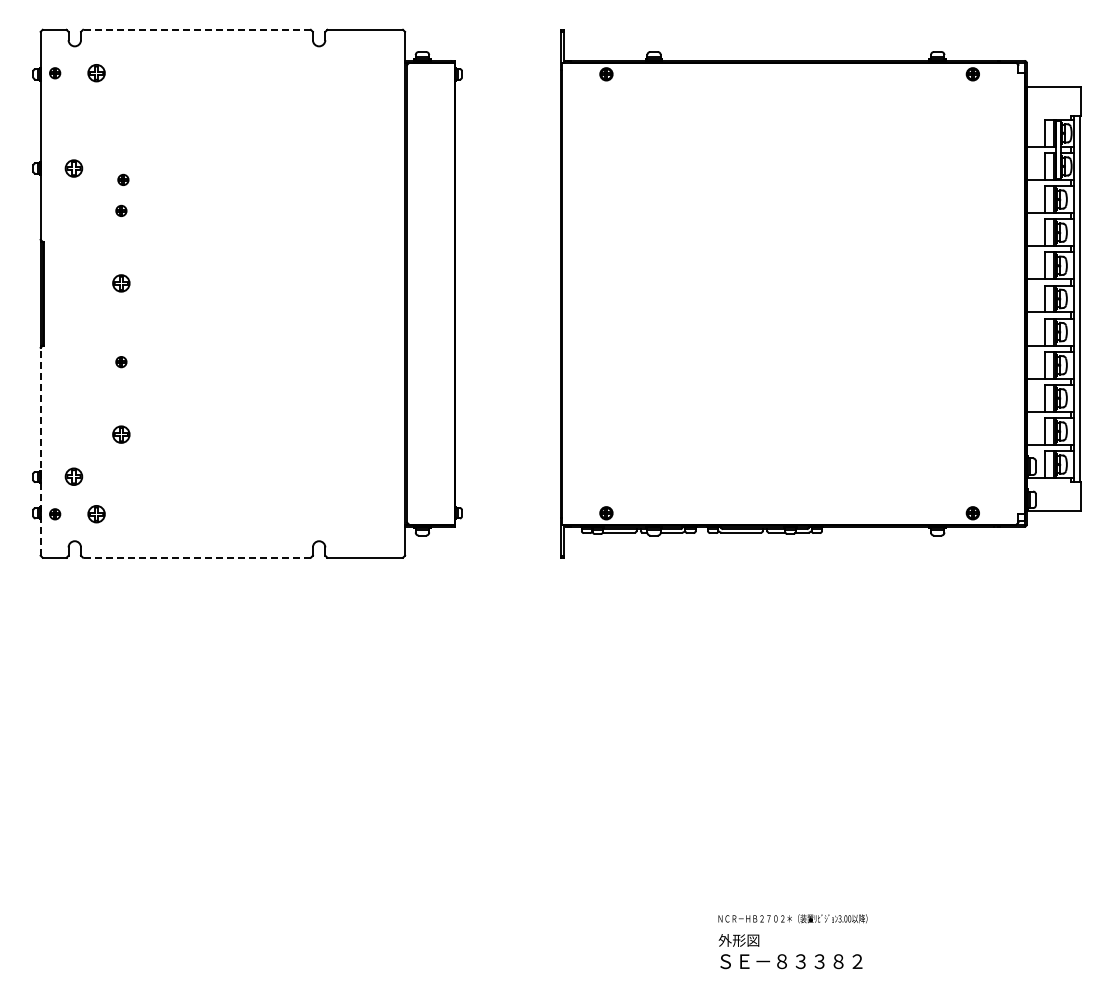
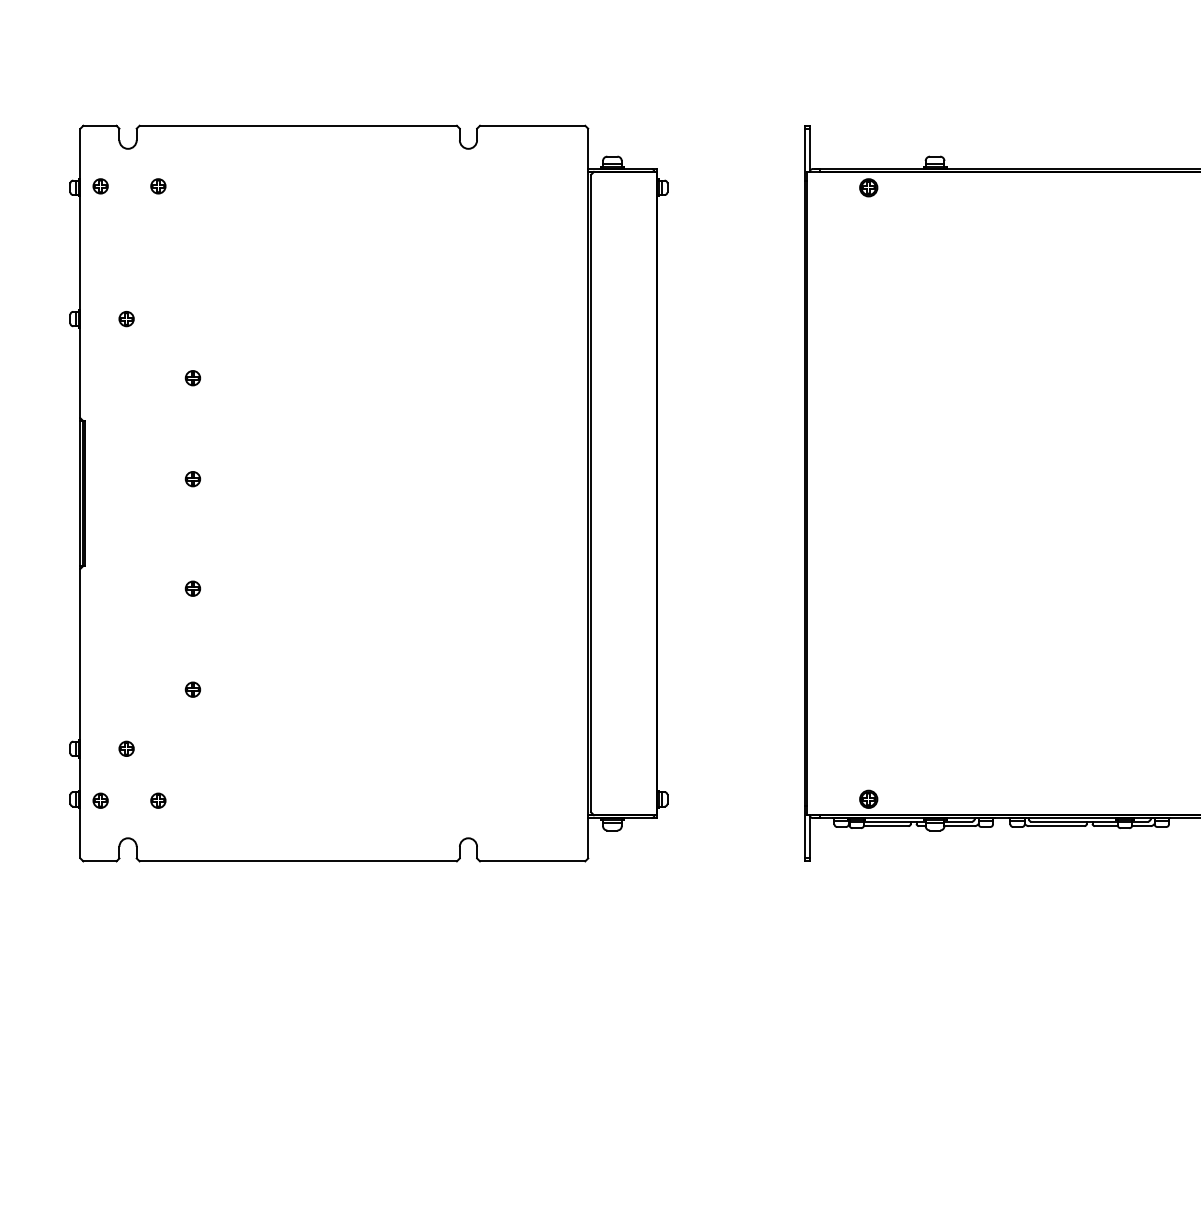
line: (196, 29) -> (297, 125), dashed -> solid
part: (96, 73) -> (158, 186), size x0.62
part: (73, 168) -> (126, 319), size x0.62
part: (123, 179) -> (195, 334), removed
part: (121, 283) -> (193, 479), size x0.62
part: (121, 434) -> (193, 689), size x0.62
line: (40, 451) -> (80, 713), dashed -> solid
part: (73, 477) -> (126, 749), size x0.62
part: (96, 514) -> (158, 801), size x0.62
line: (196, 557) -> (297, 860), dashed -> solid

